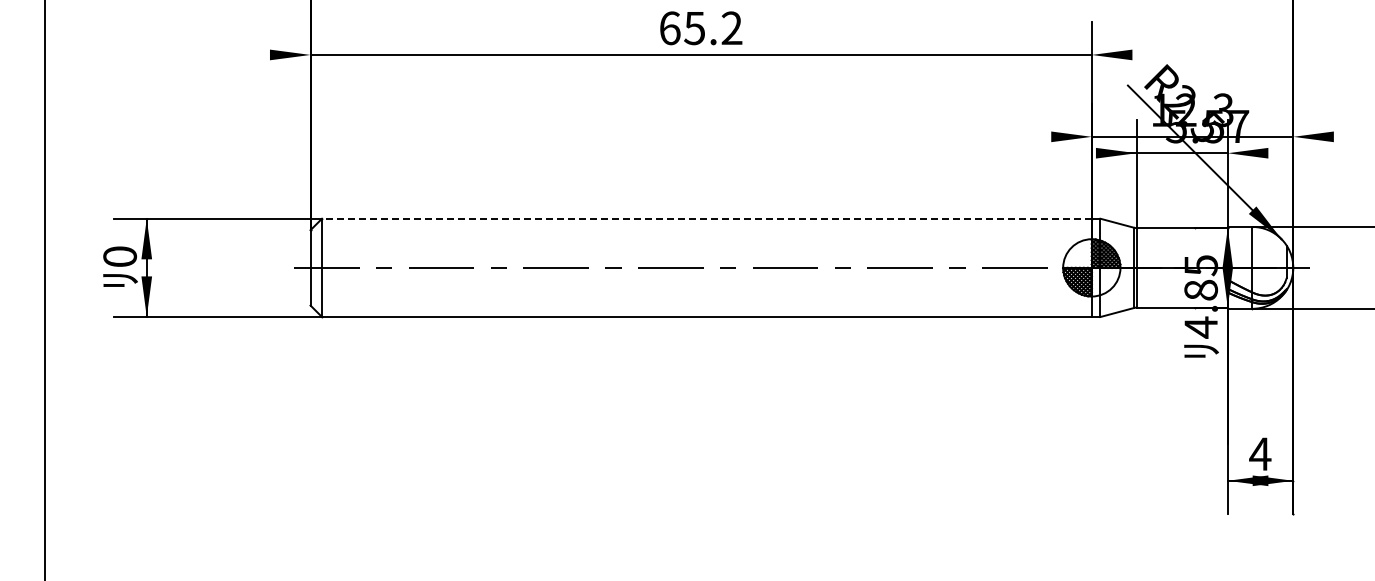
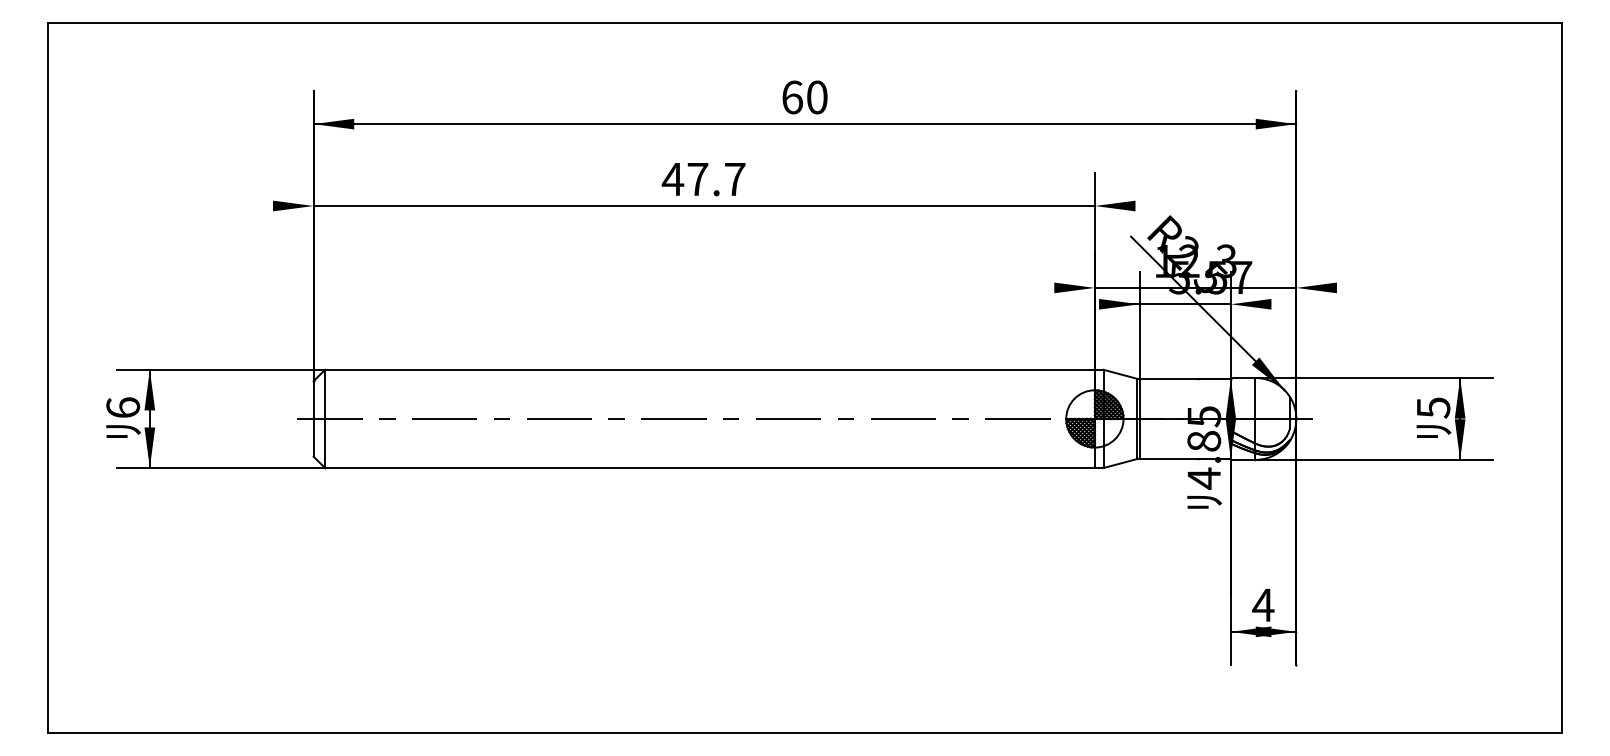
text: (700, 28) -> (703, 179), 65.2 -> 47.7
line: (707, 218) -> (710, 369), dashed -> solid
text: (120, 256) -> (123, 407), 0 -> 6

